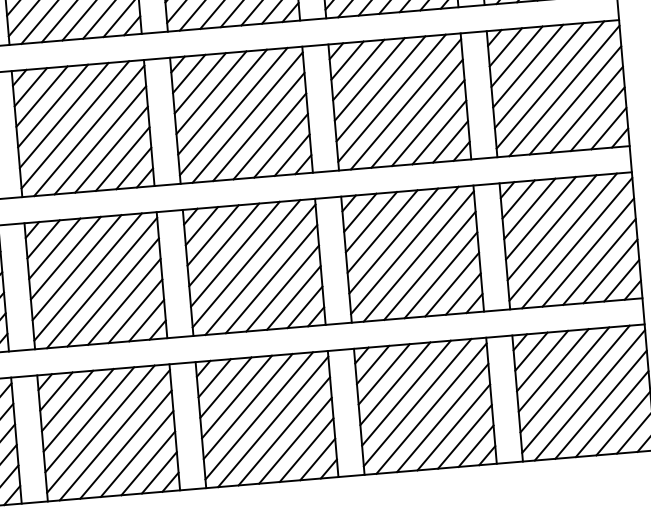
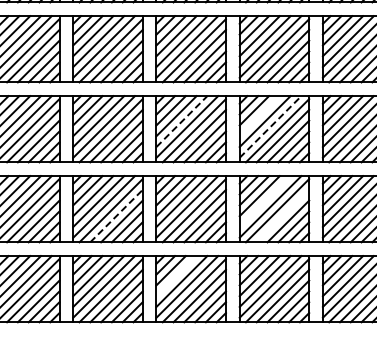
line: (369, 80) -> (259, 116), removed
line: (391, 97) -> (270, 126), solid -> dashed
line: (223, 101) -> (182, 121), solid -> dashed
line: (392, 241) -> (264, 201), removed
line: (428, 264) -> (282, 215), removed
line: (113, 291) -> (116, 215), solid -> dashed
line: (236, 397) -> (176, 276), removed

